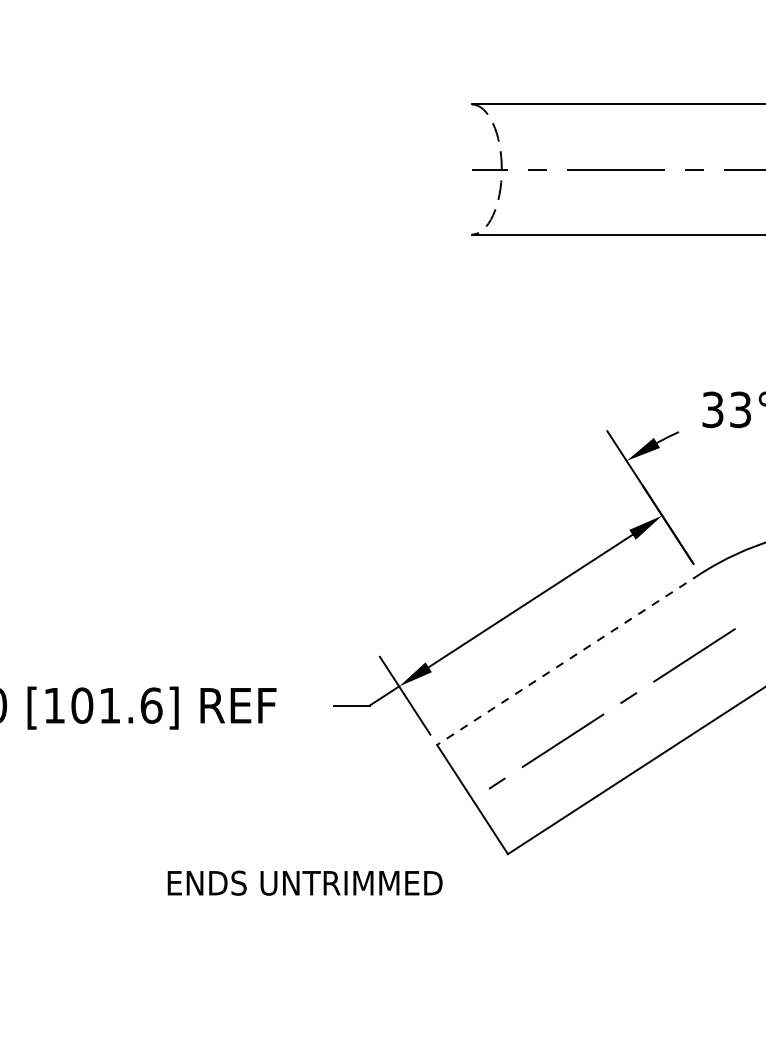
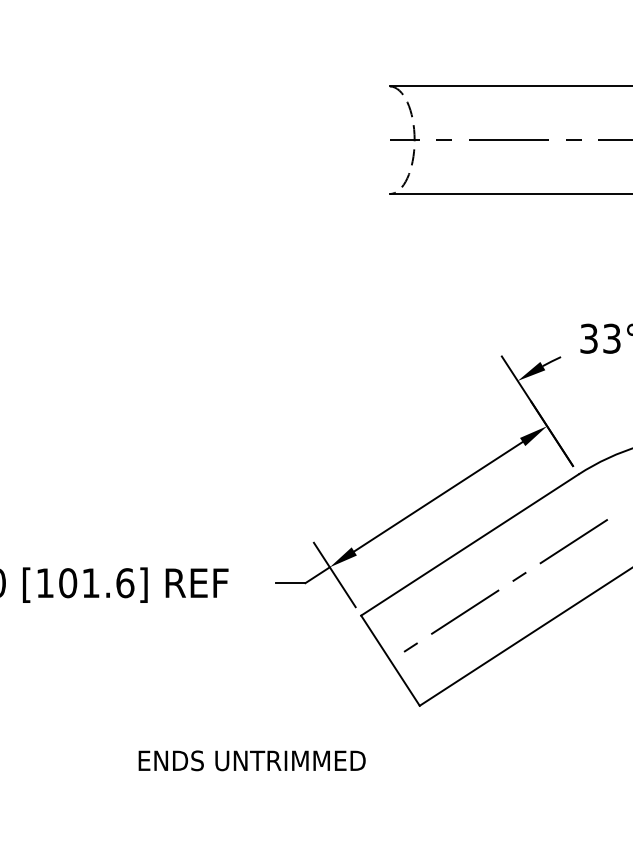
line: (568, 660) -> (469, 545), dashed -> solid
text: (304, 882) -> (251, 760), moved

